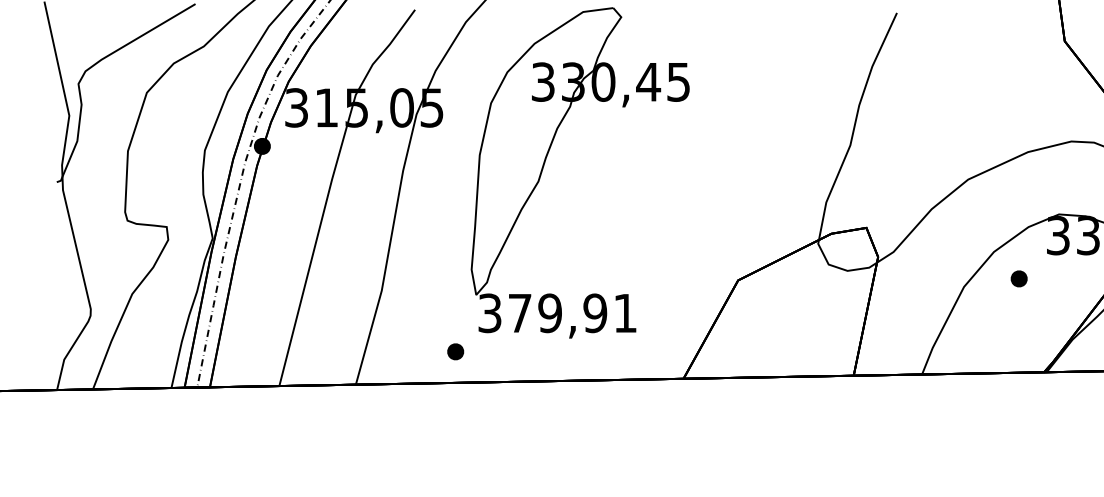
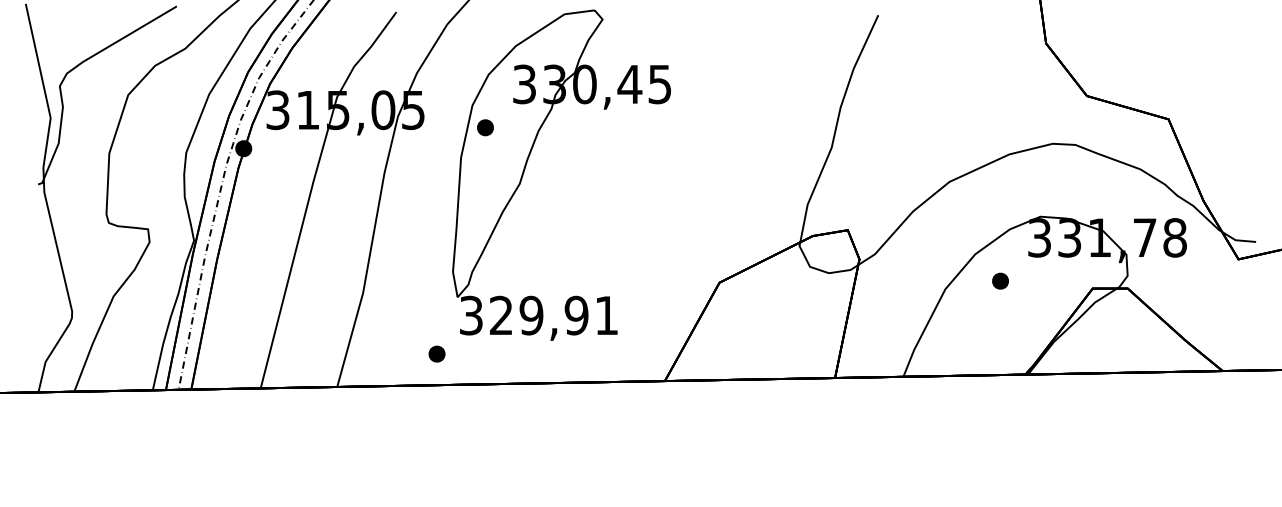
part: (504, 125) -> (485, 127), added
text: (520, 312) -> (501, 314), 379,91 -> 329,91

